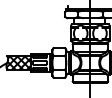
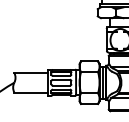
hatch: (18, 62) -> (30, 82), removed

